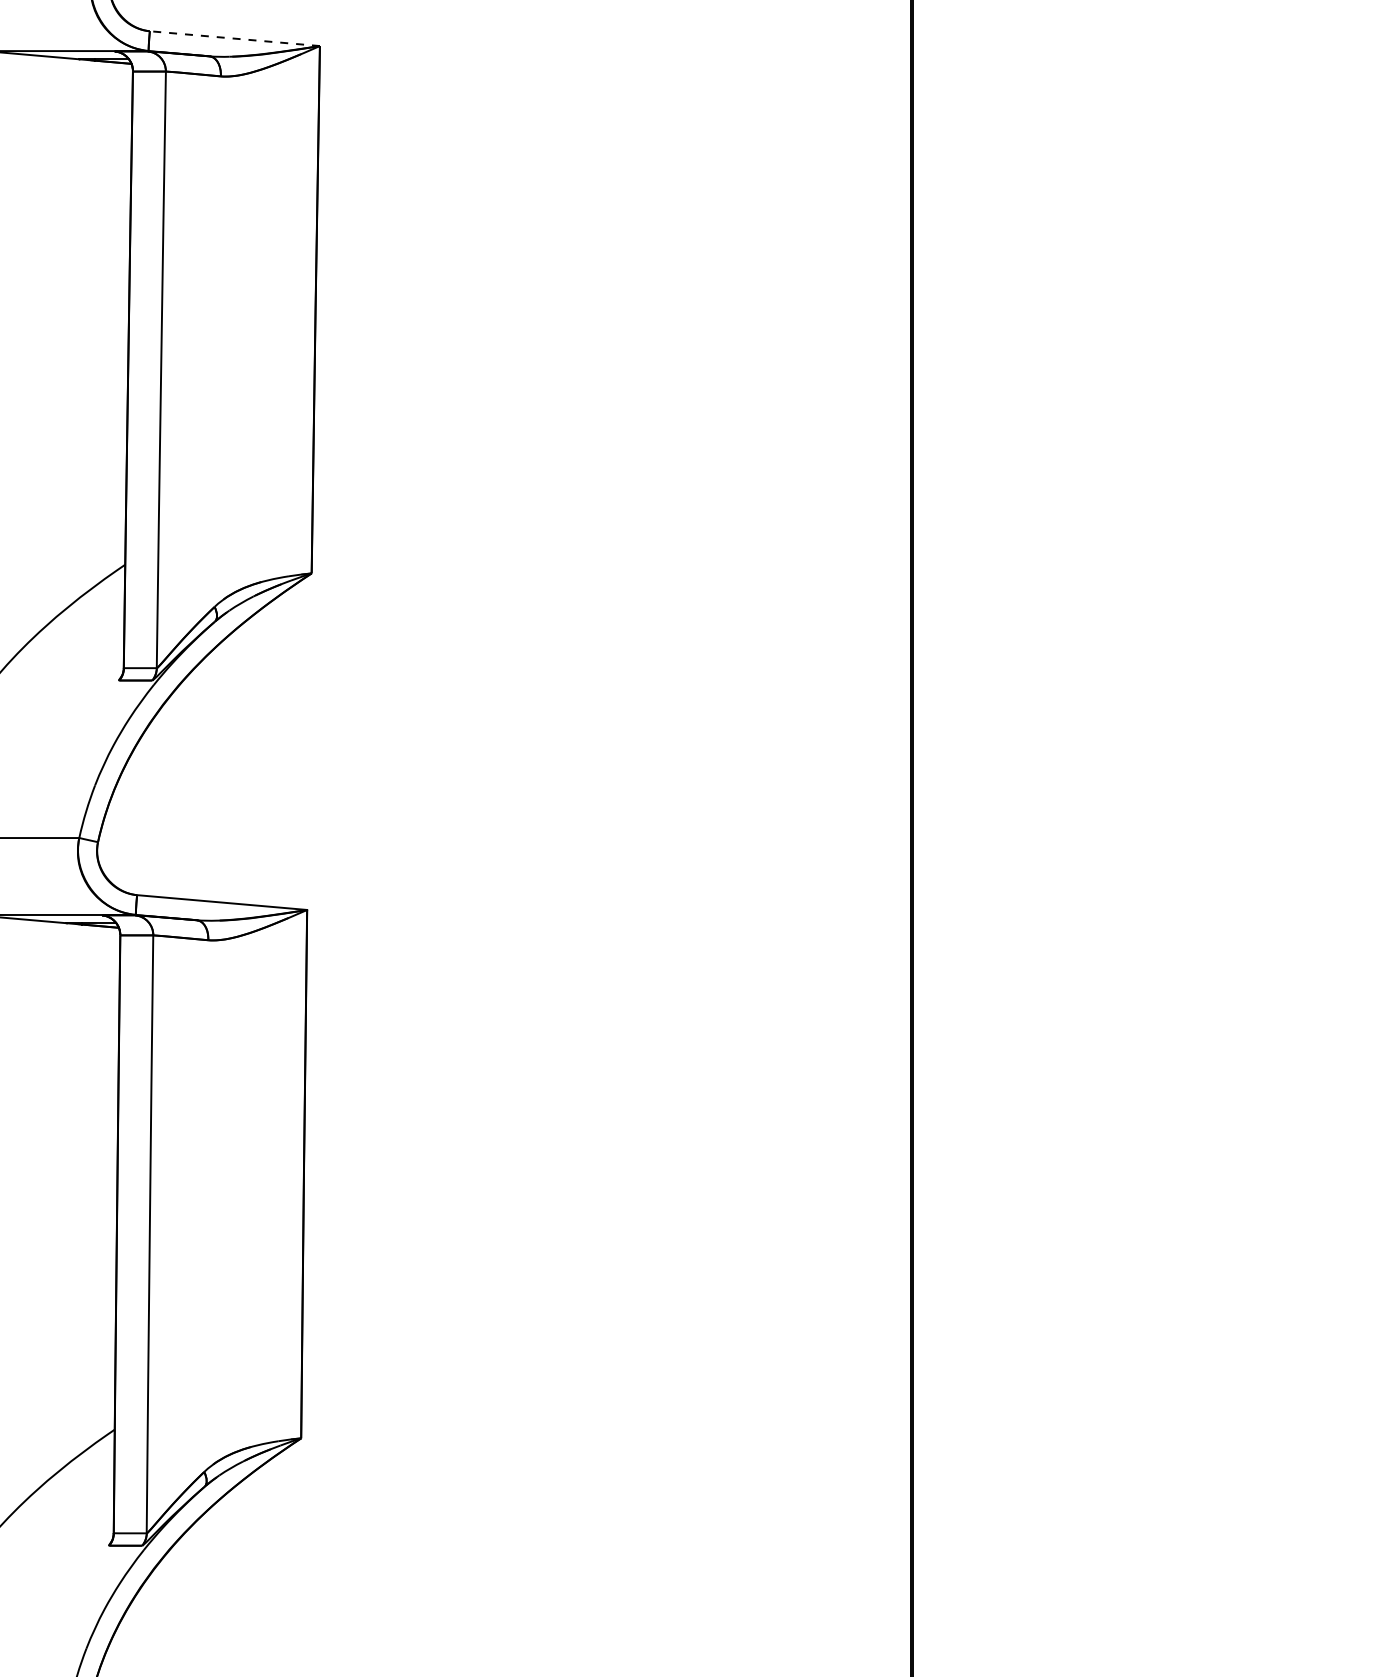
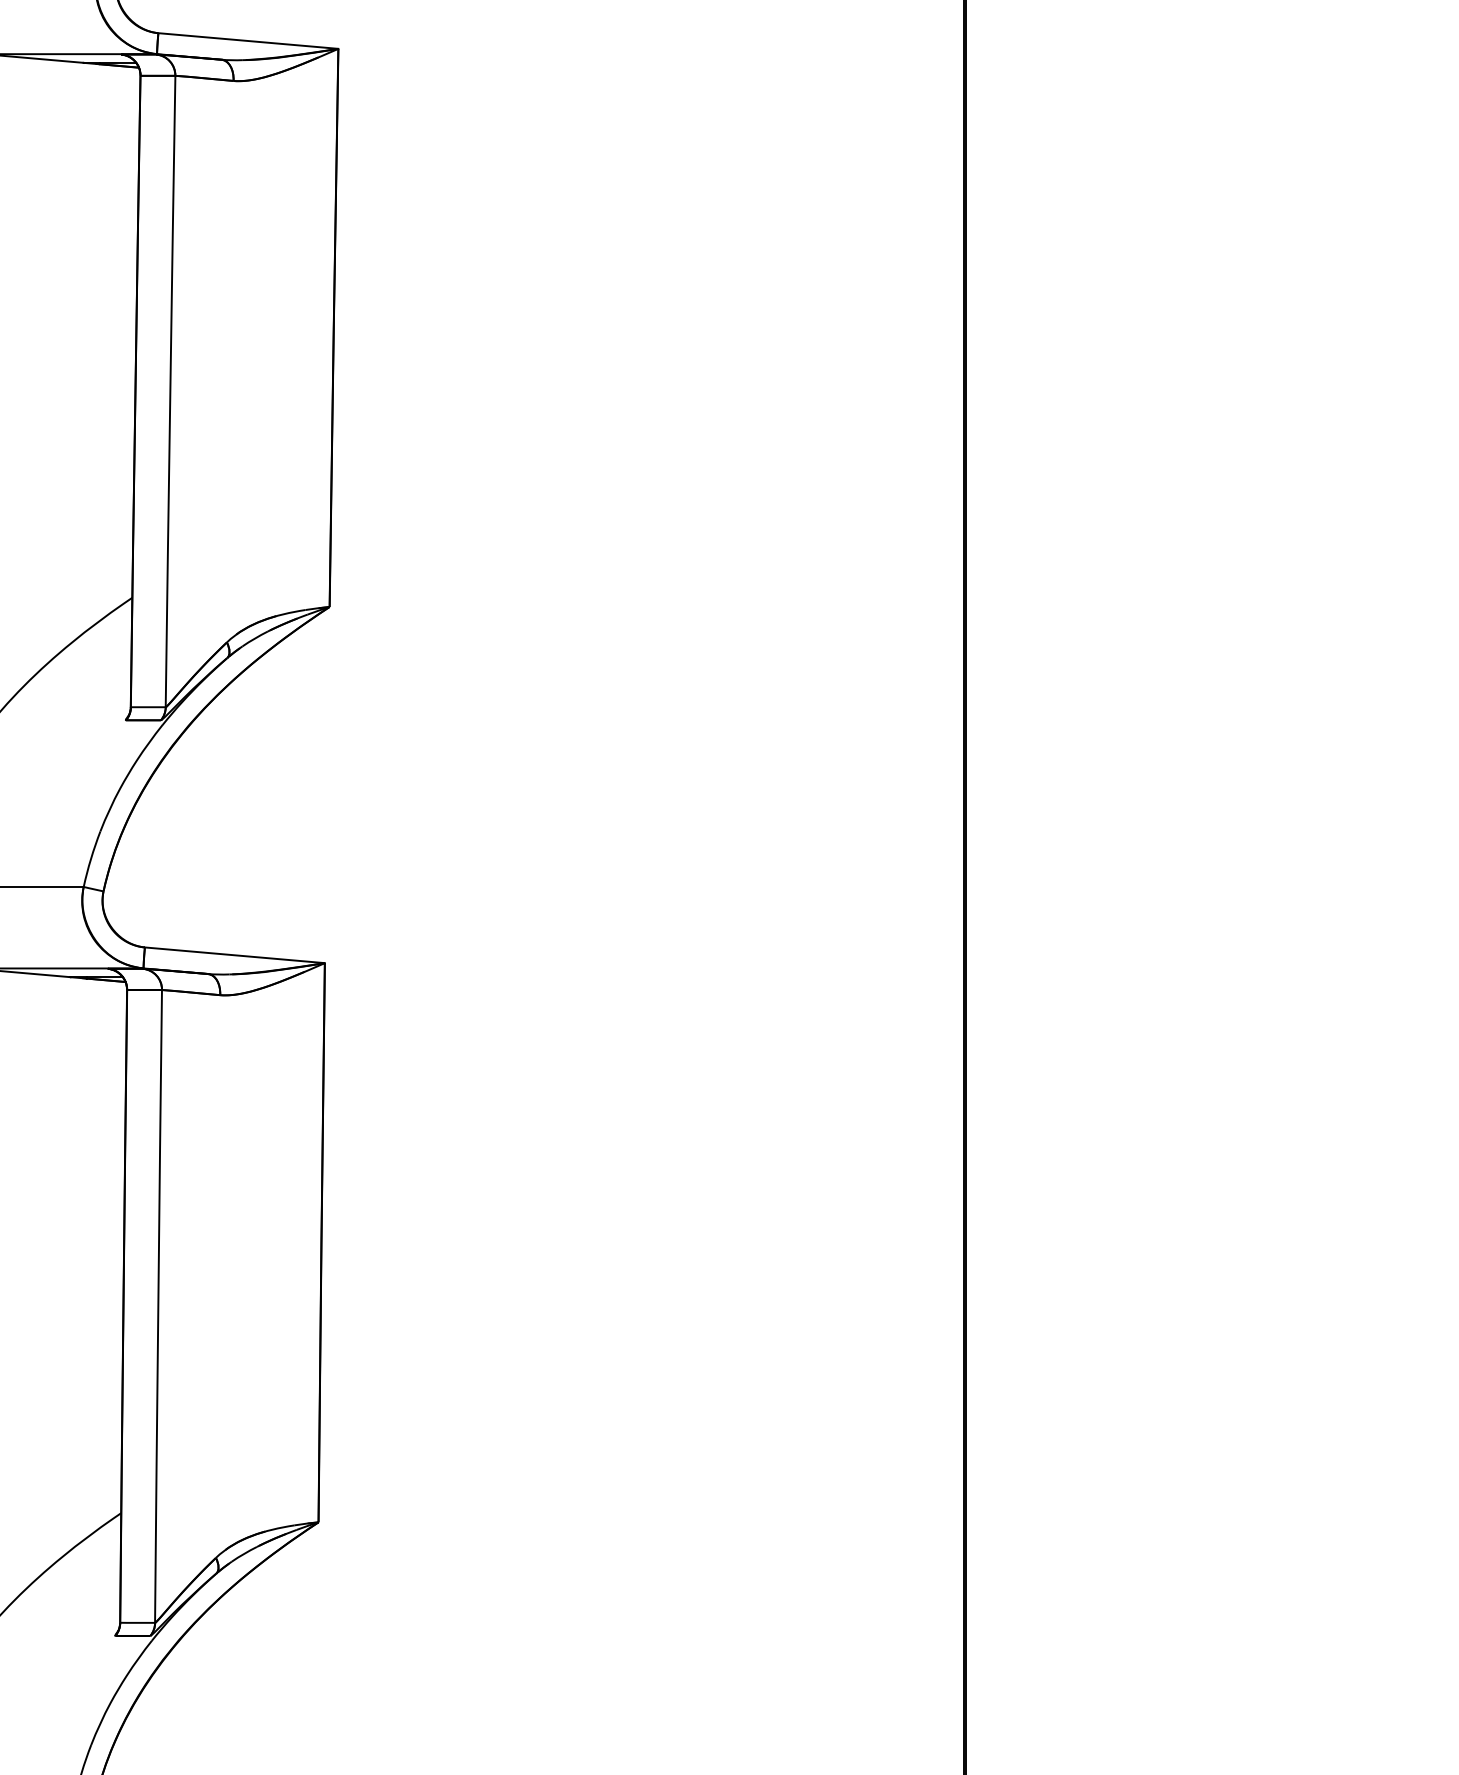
line: (234, 38) -> (247, 40), dashed -> solid

